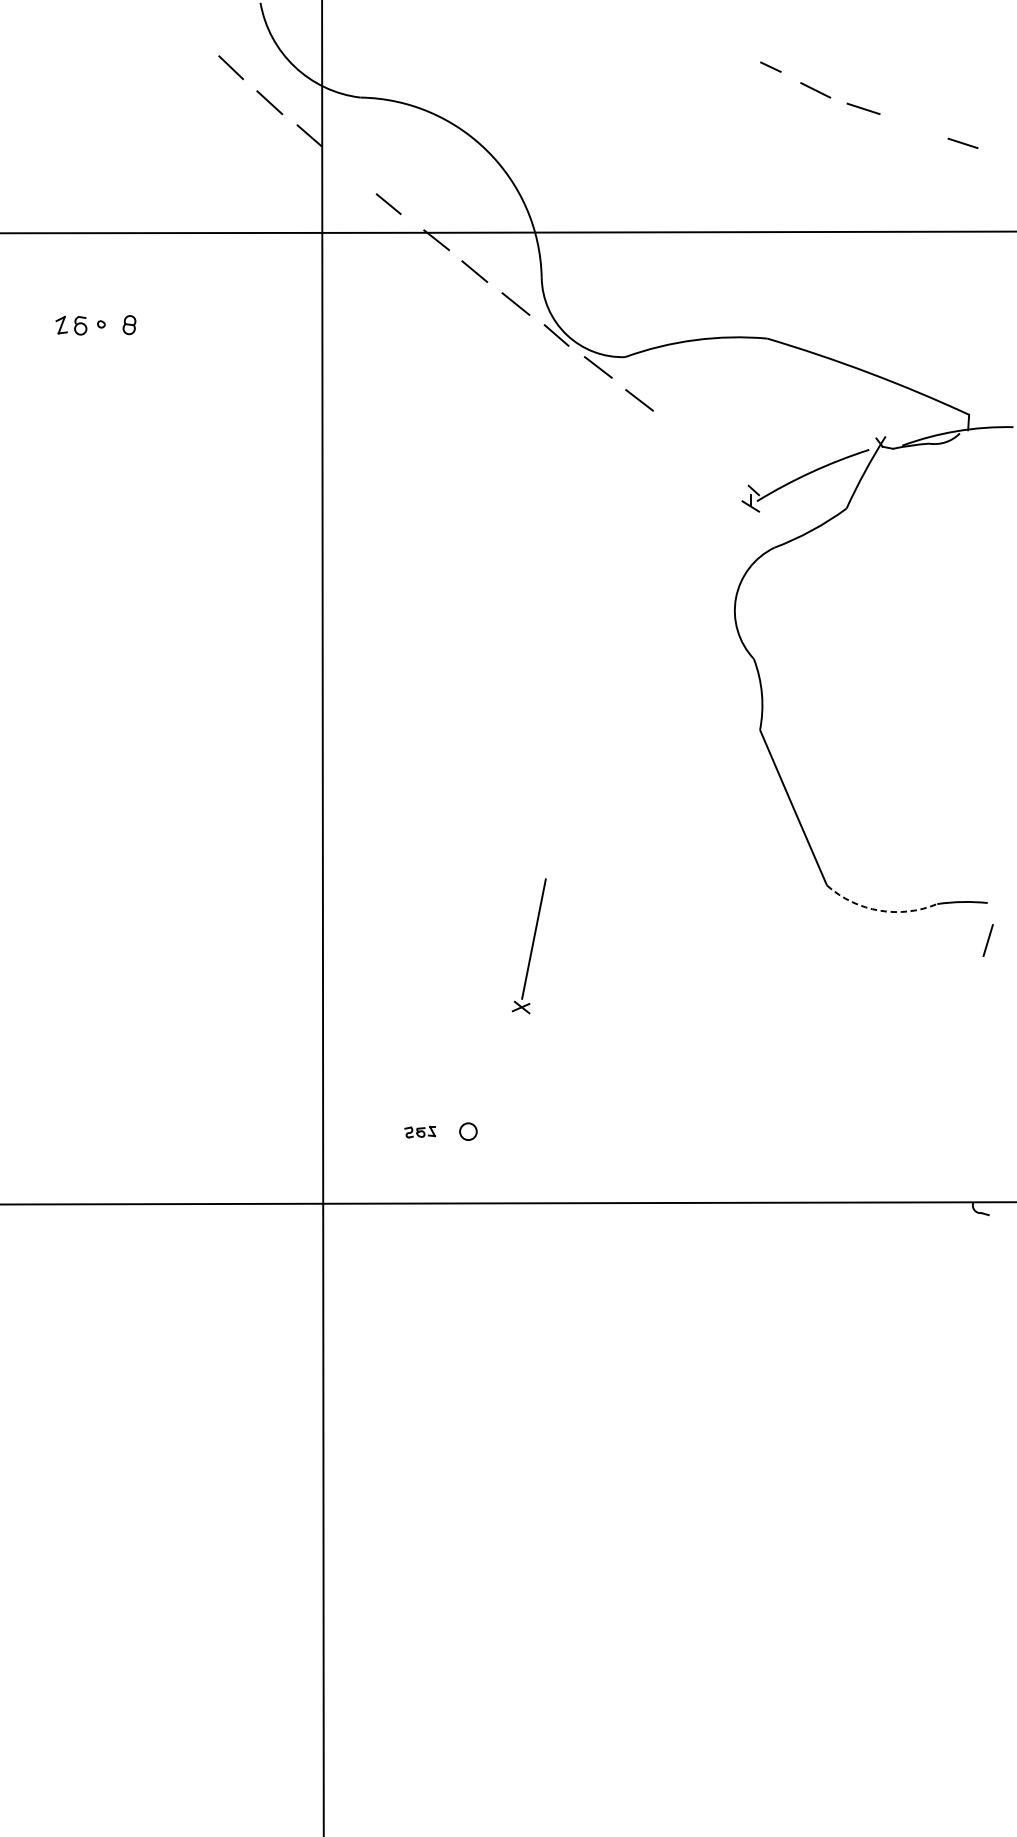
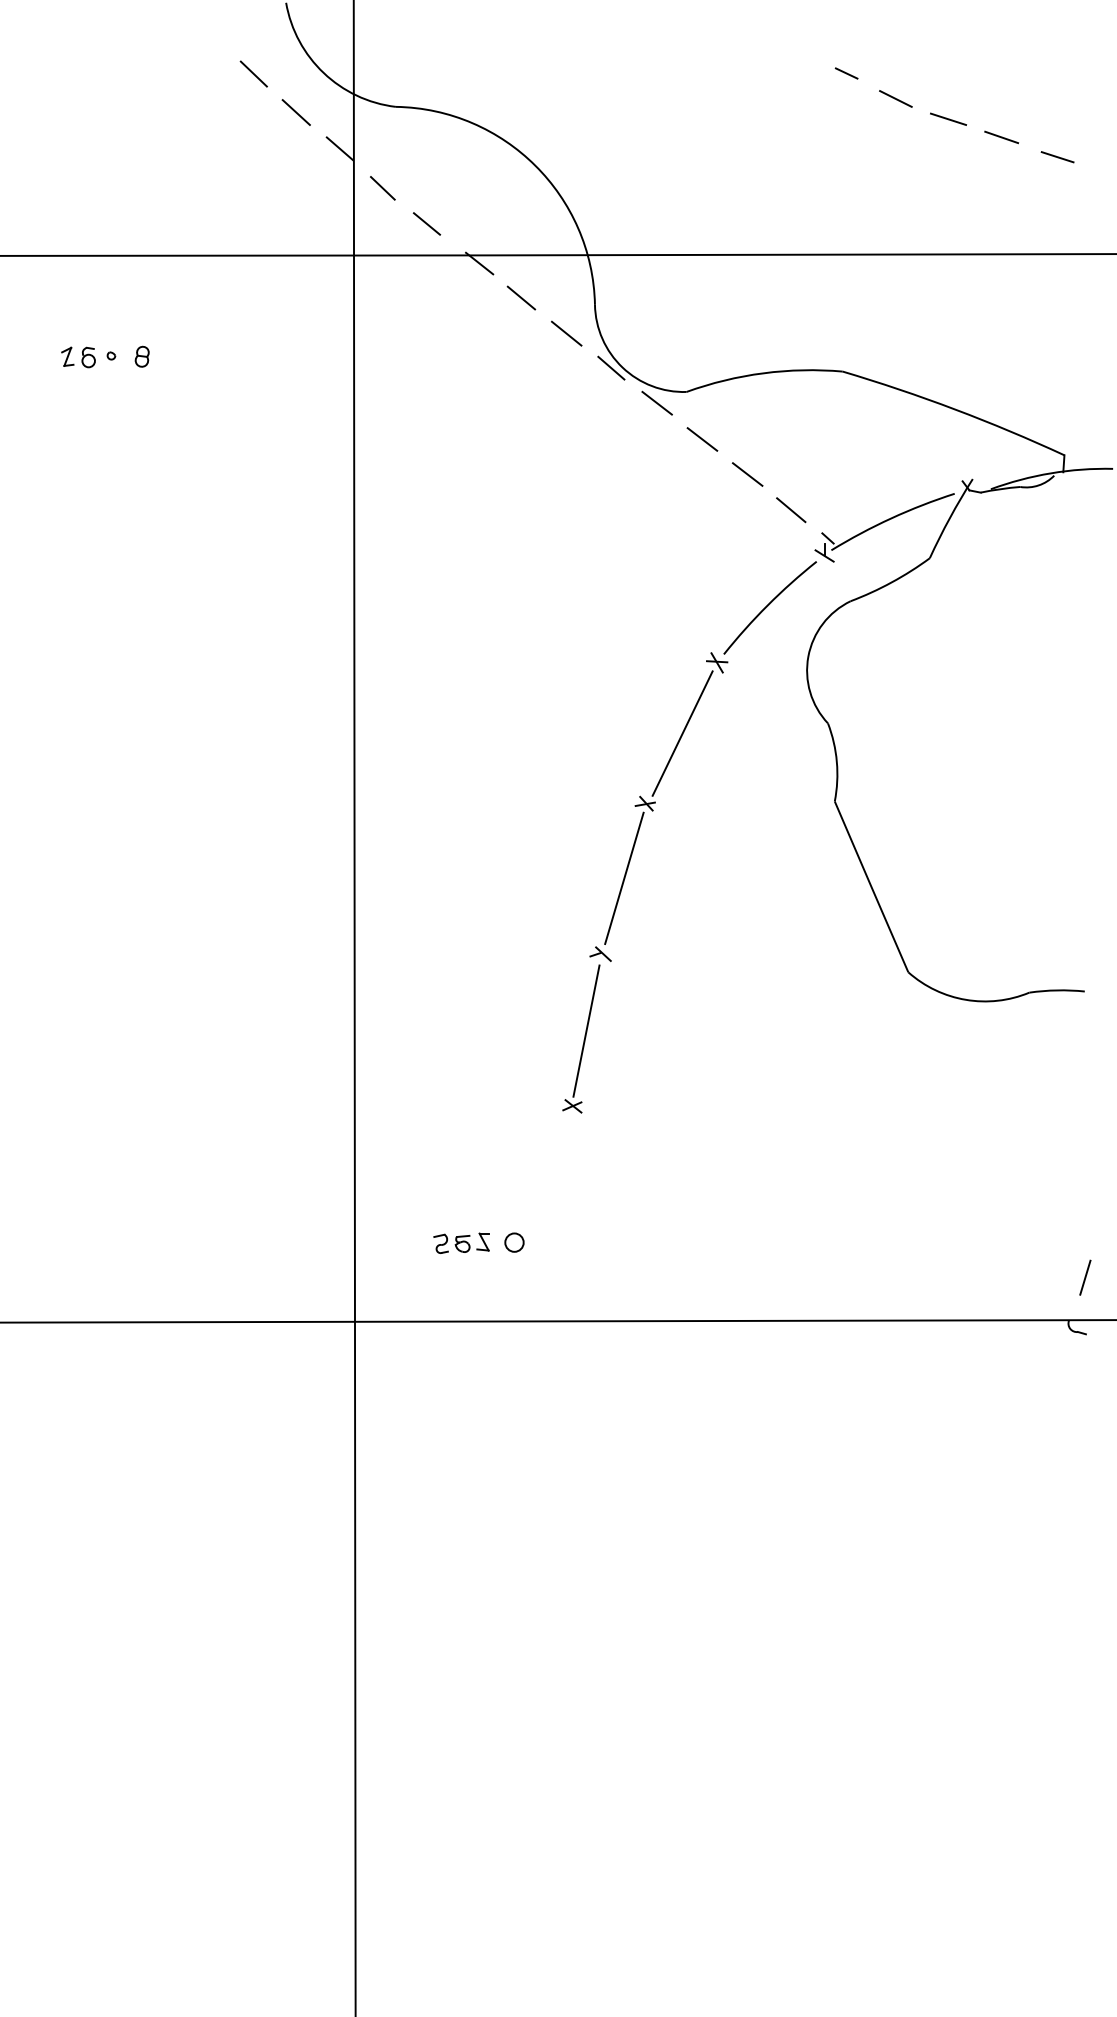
line: (911, 125) -> (1001, 137), added
line: (348, 171) -> (382, 188), added
line: (680, 432) -> (747, 474), added
line: (720, 465) -> (791, 510), added
part: (615, 684) -> (675, 751), added
arc: (879, 910) -> (965, 999), dashed -> solid
line: (988, 940) -> (1085, 1277), moved
part: (420, 1131) -> (461, 1242), size x1.67

